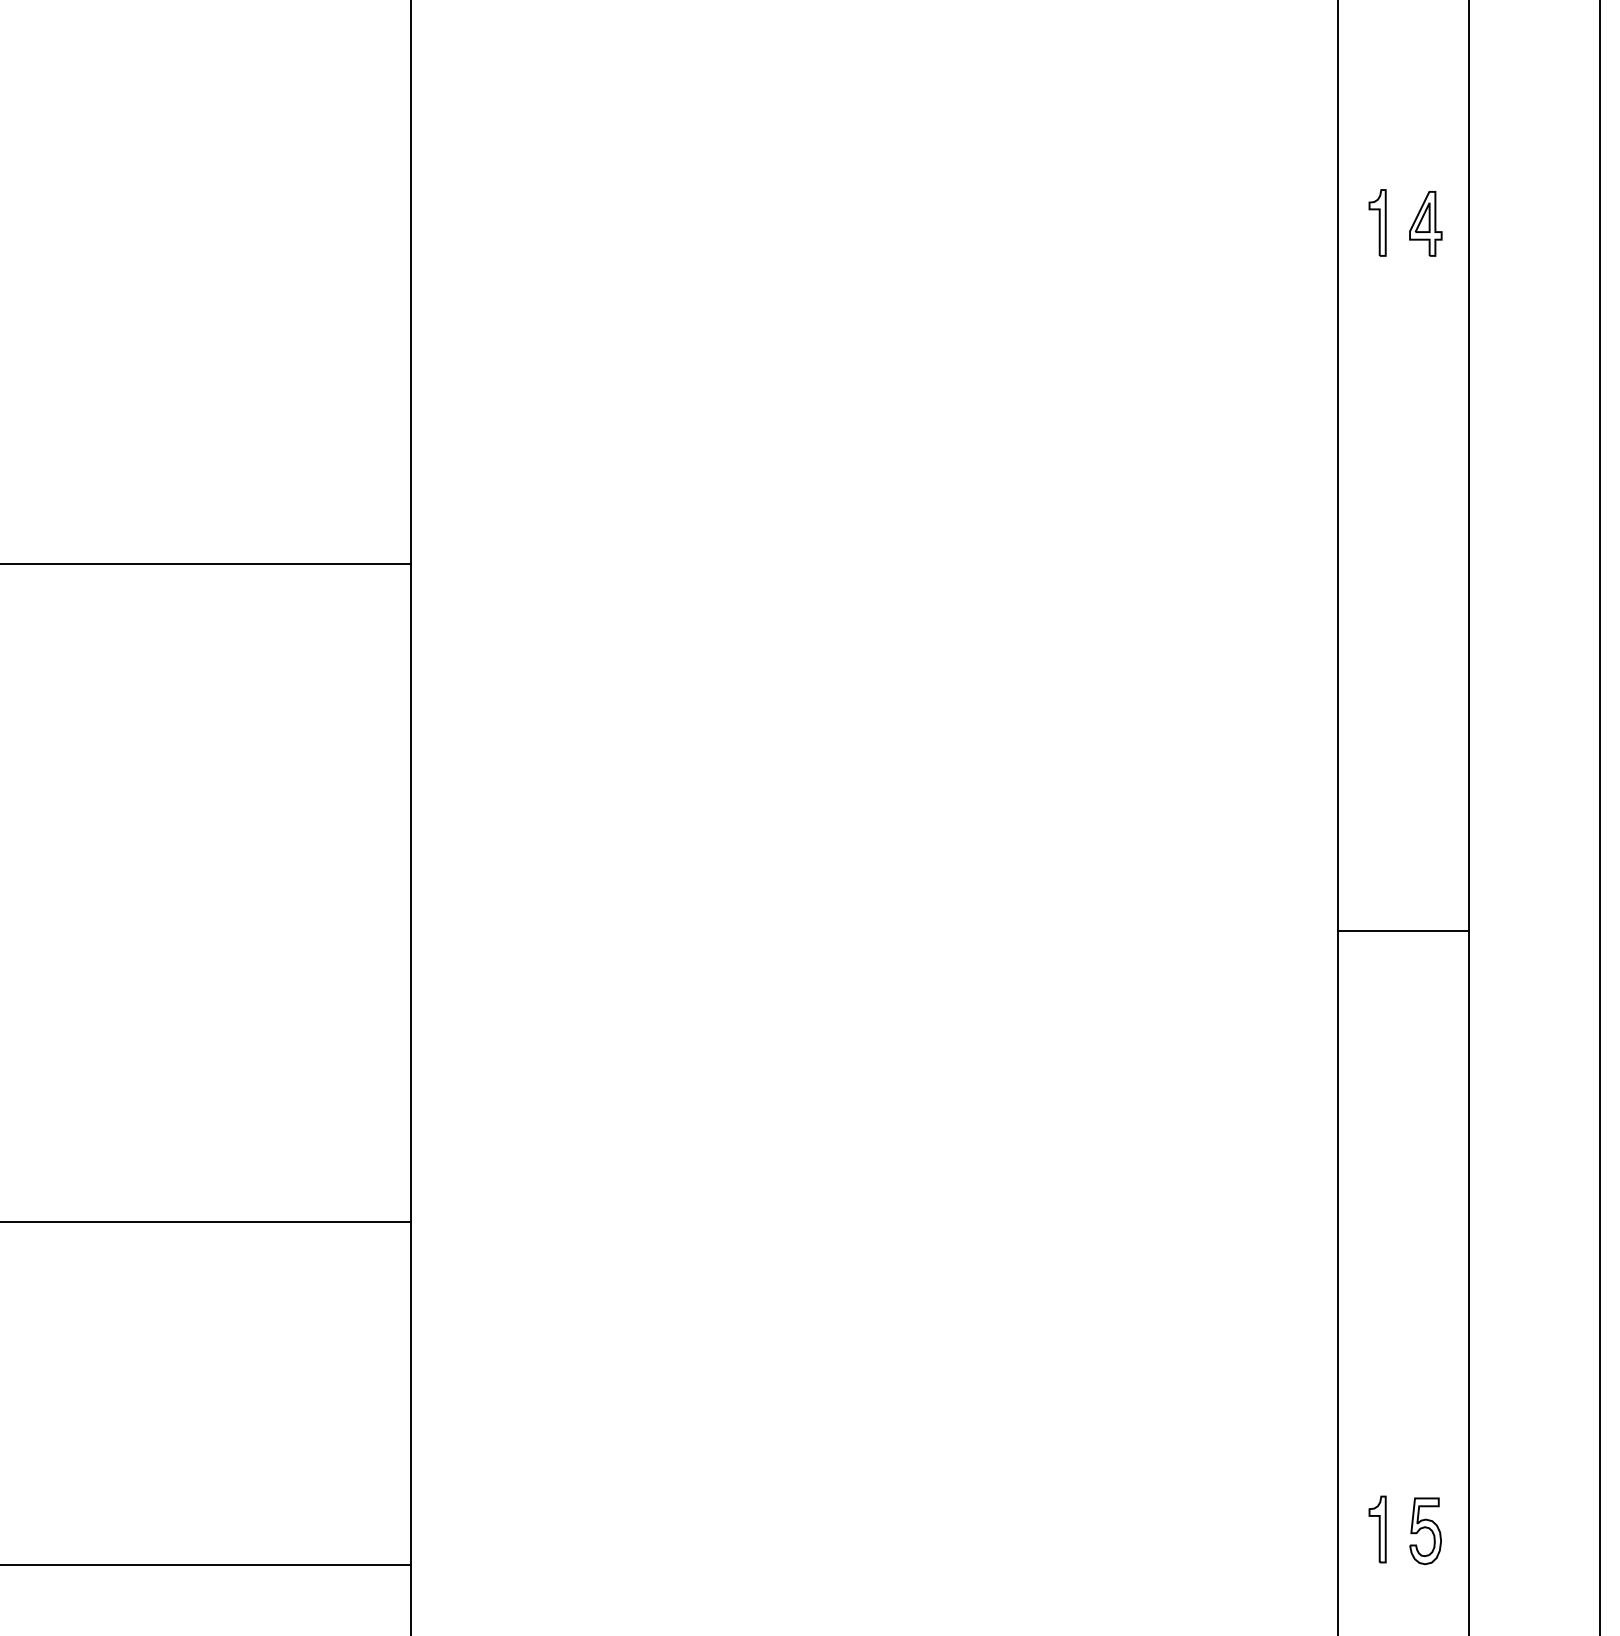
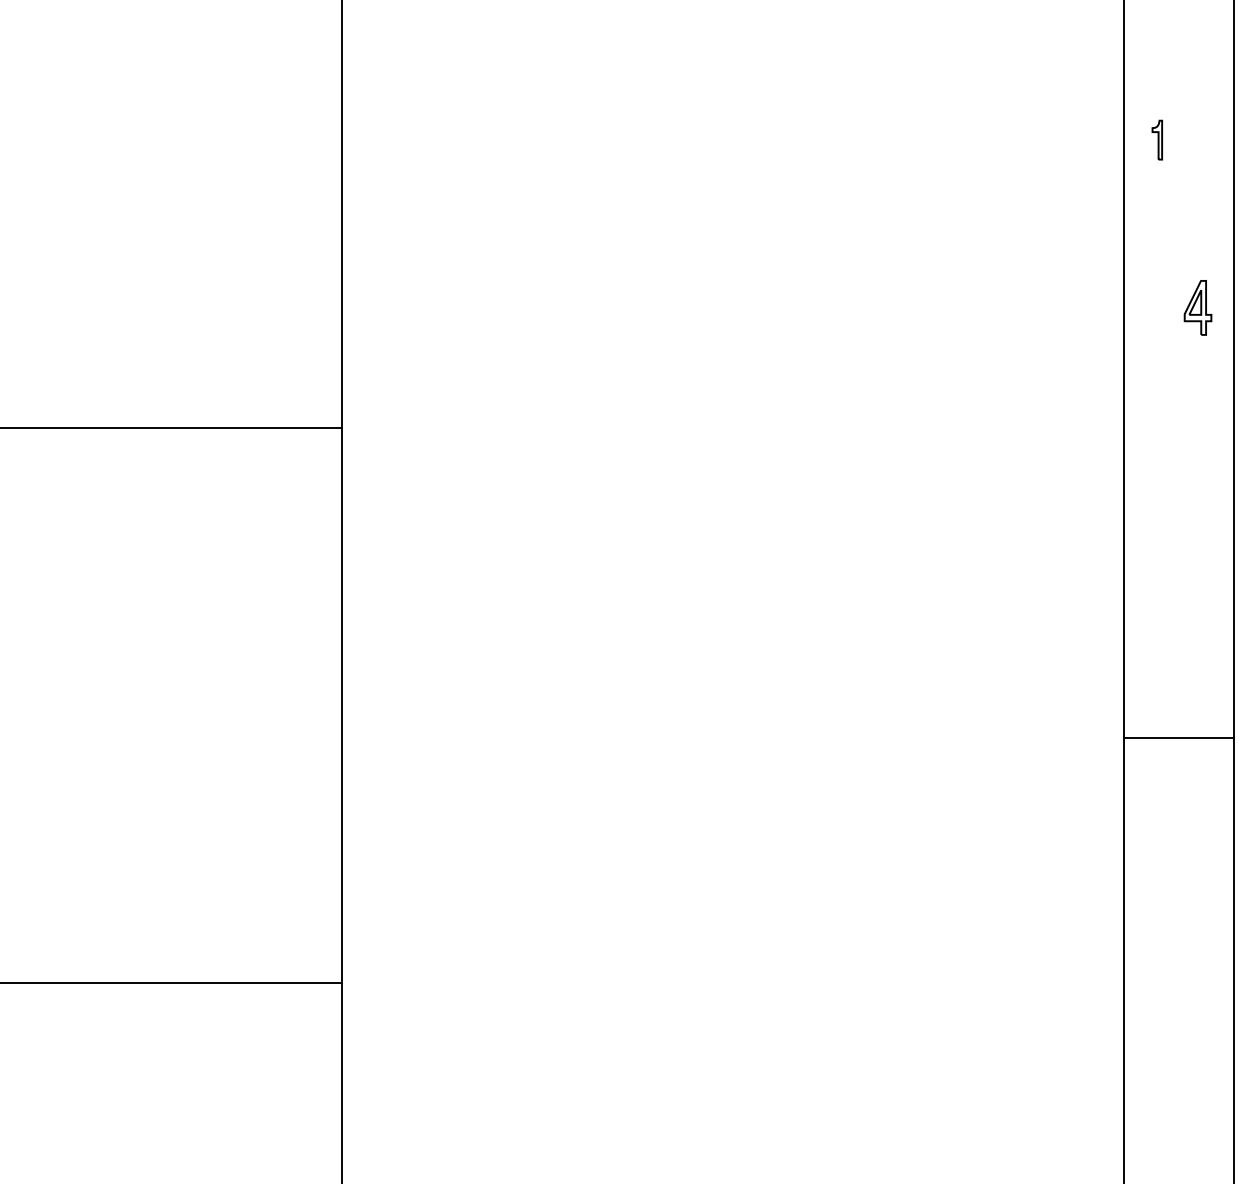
part: (1377, 222) -> (1157, 139), size x0.7
part: (1425, 223) -> (1197, 307), moved

